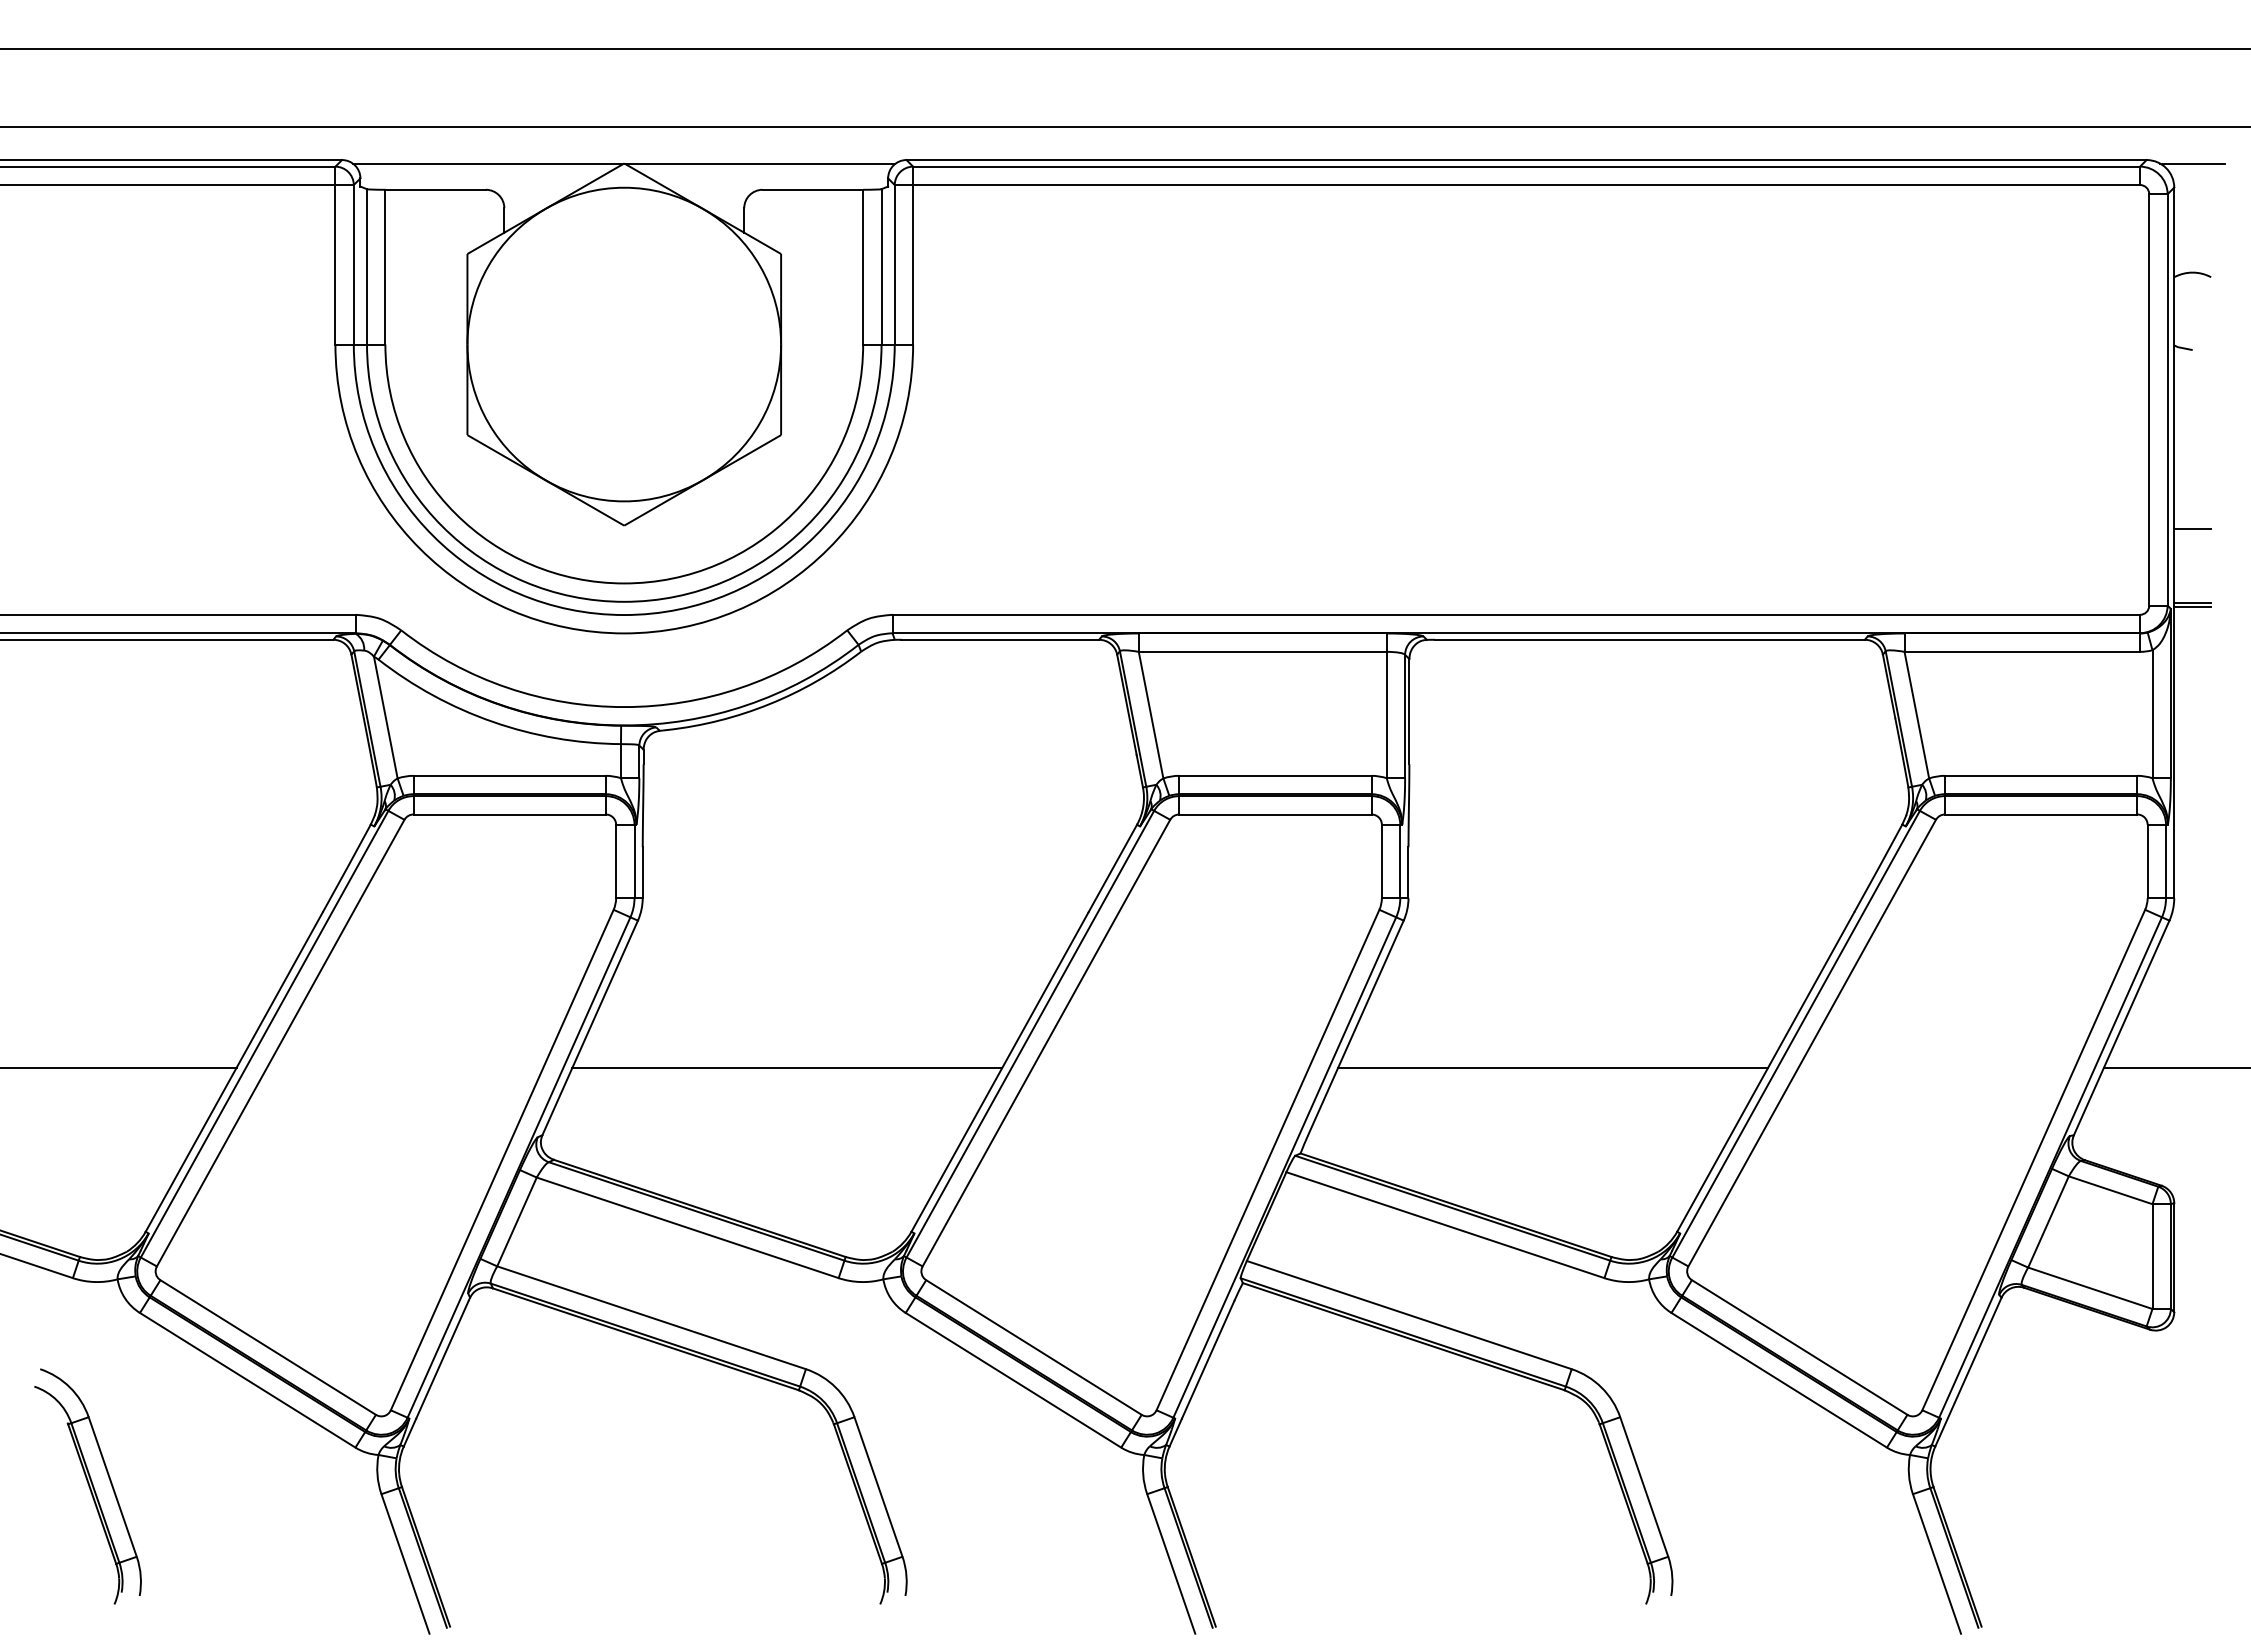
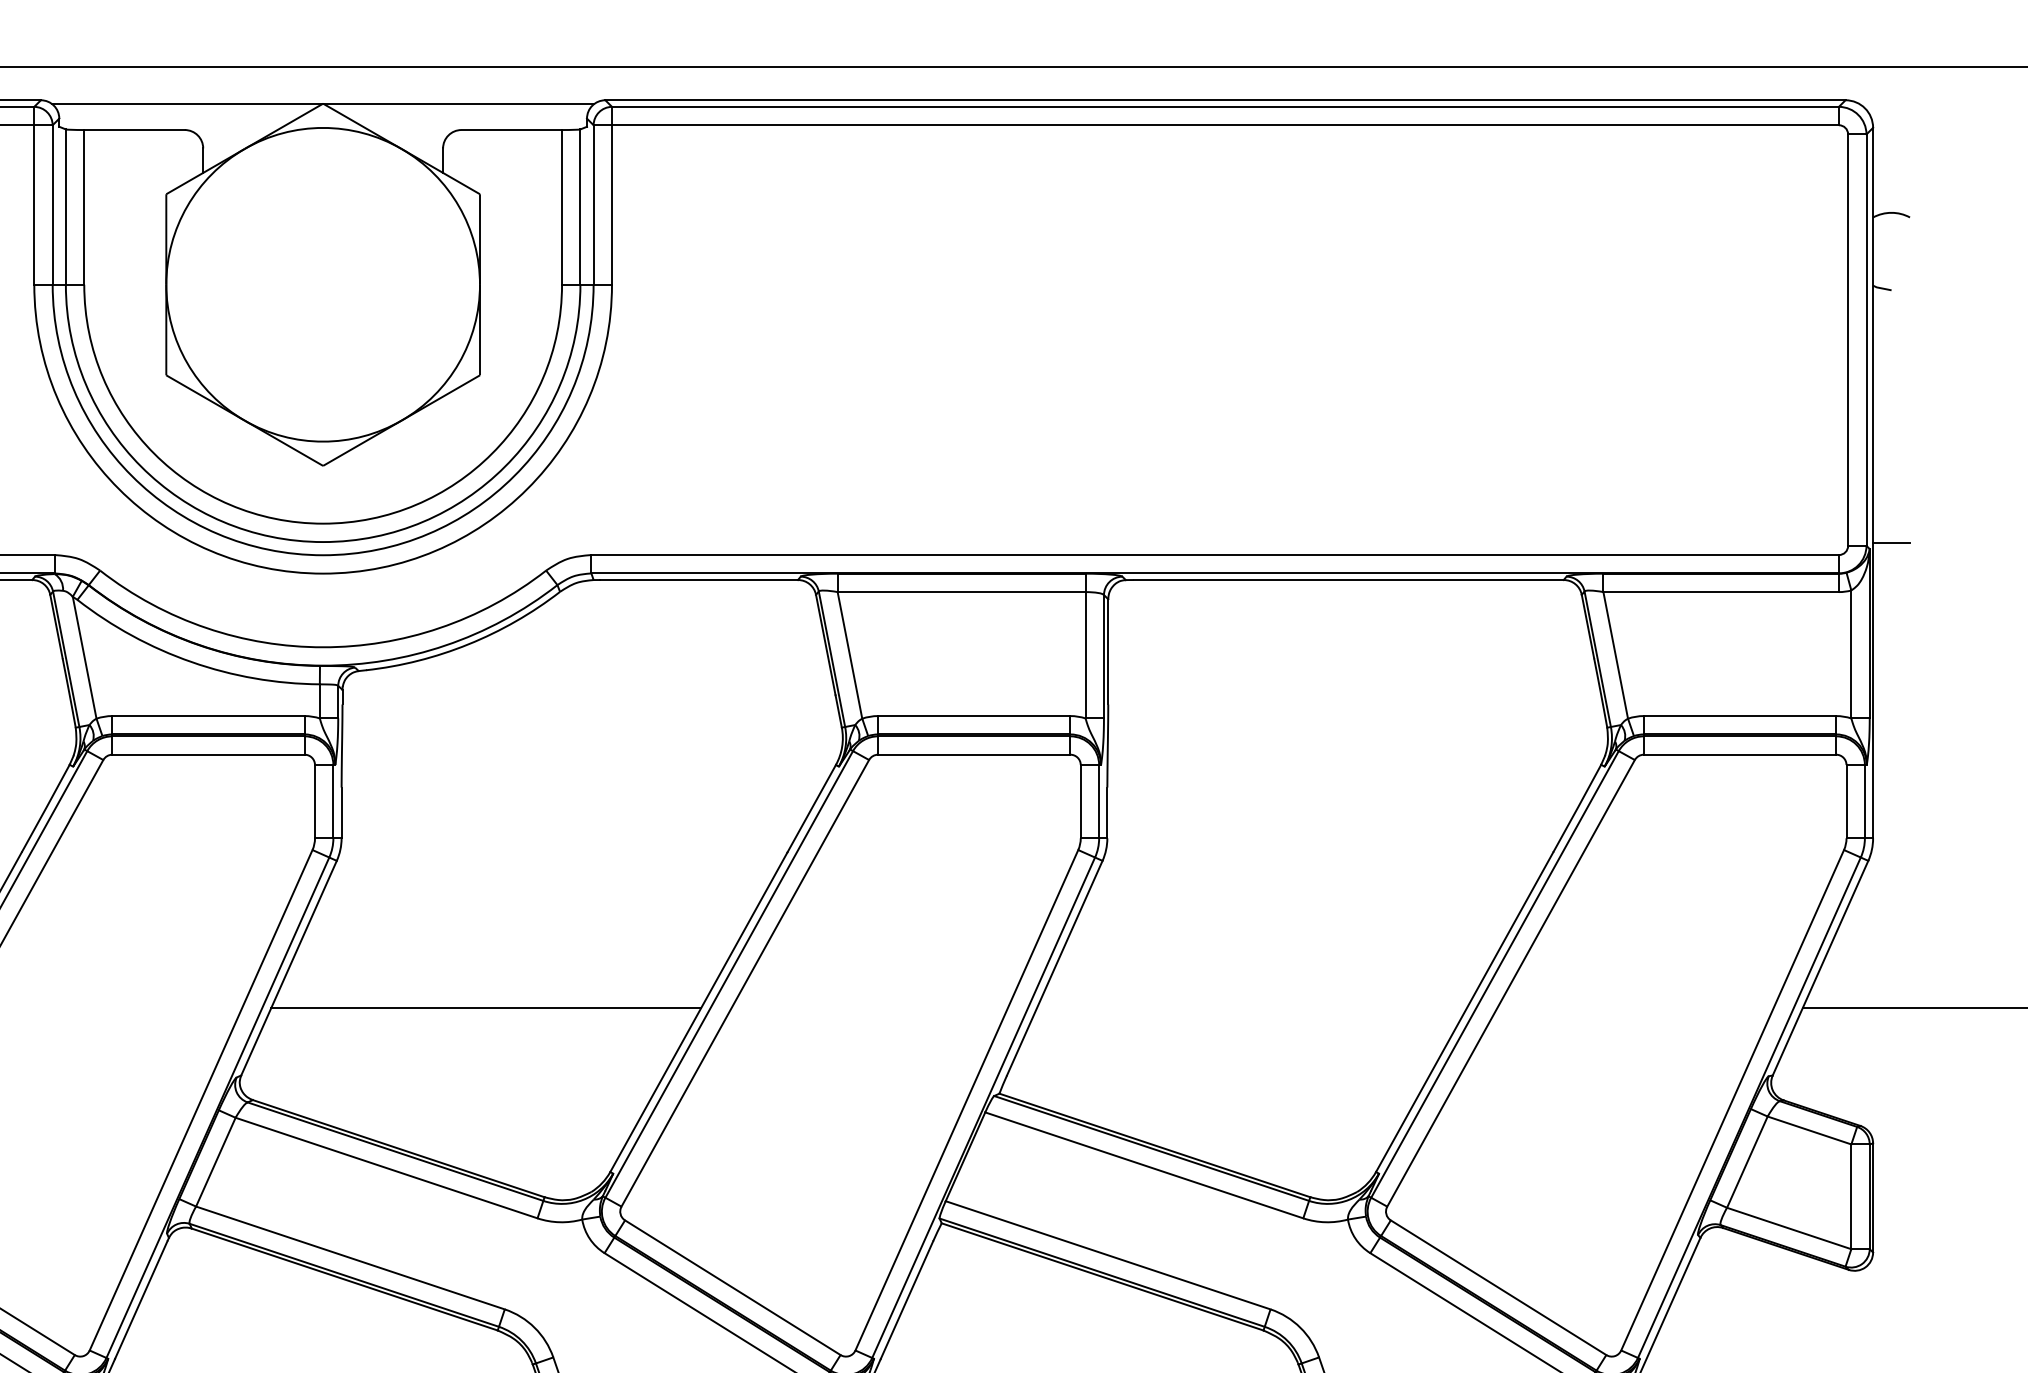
line: (2192, 163) -> (1891, 103), removed
line: (2192, 529) -> (1891, 469), removed
line: (2192, 606) -> (1891, 546), removed
line: (1553, 1067) -> (1252, 1007), removed

